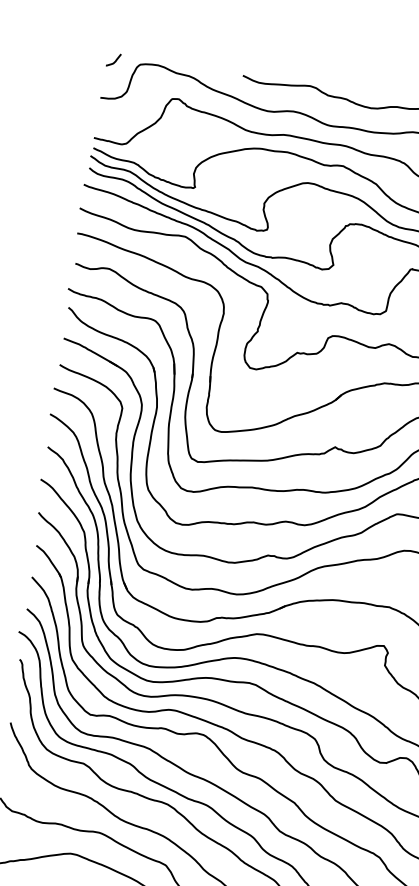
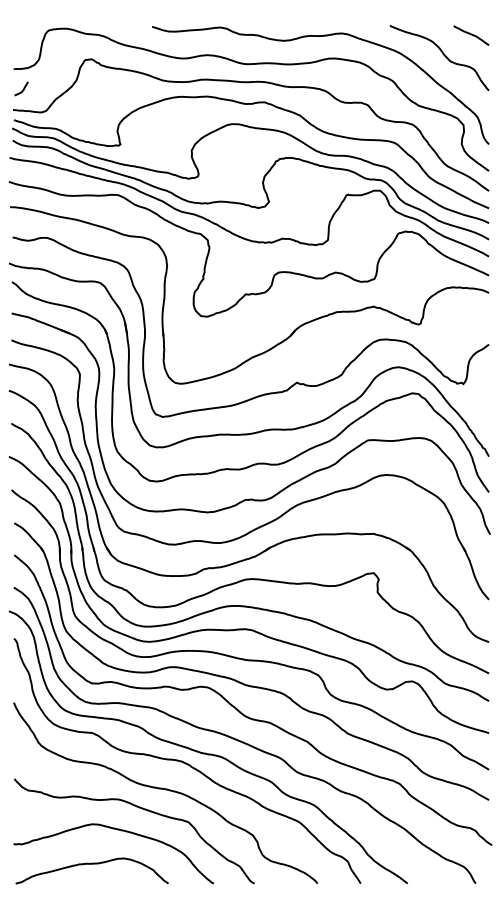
curve: (114, 60) -> (22, 89), moved

